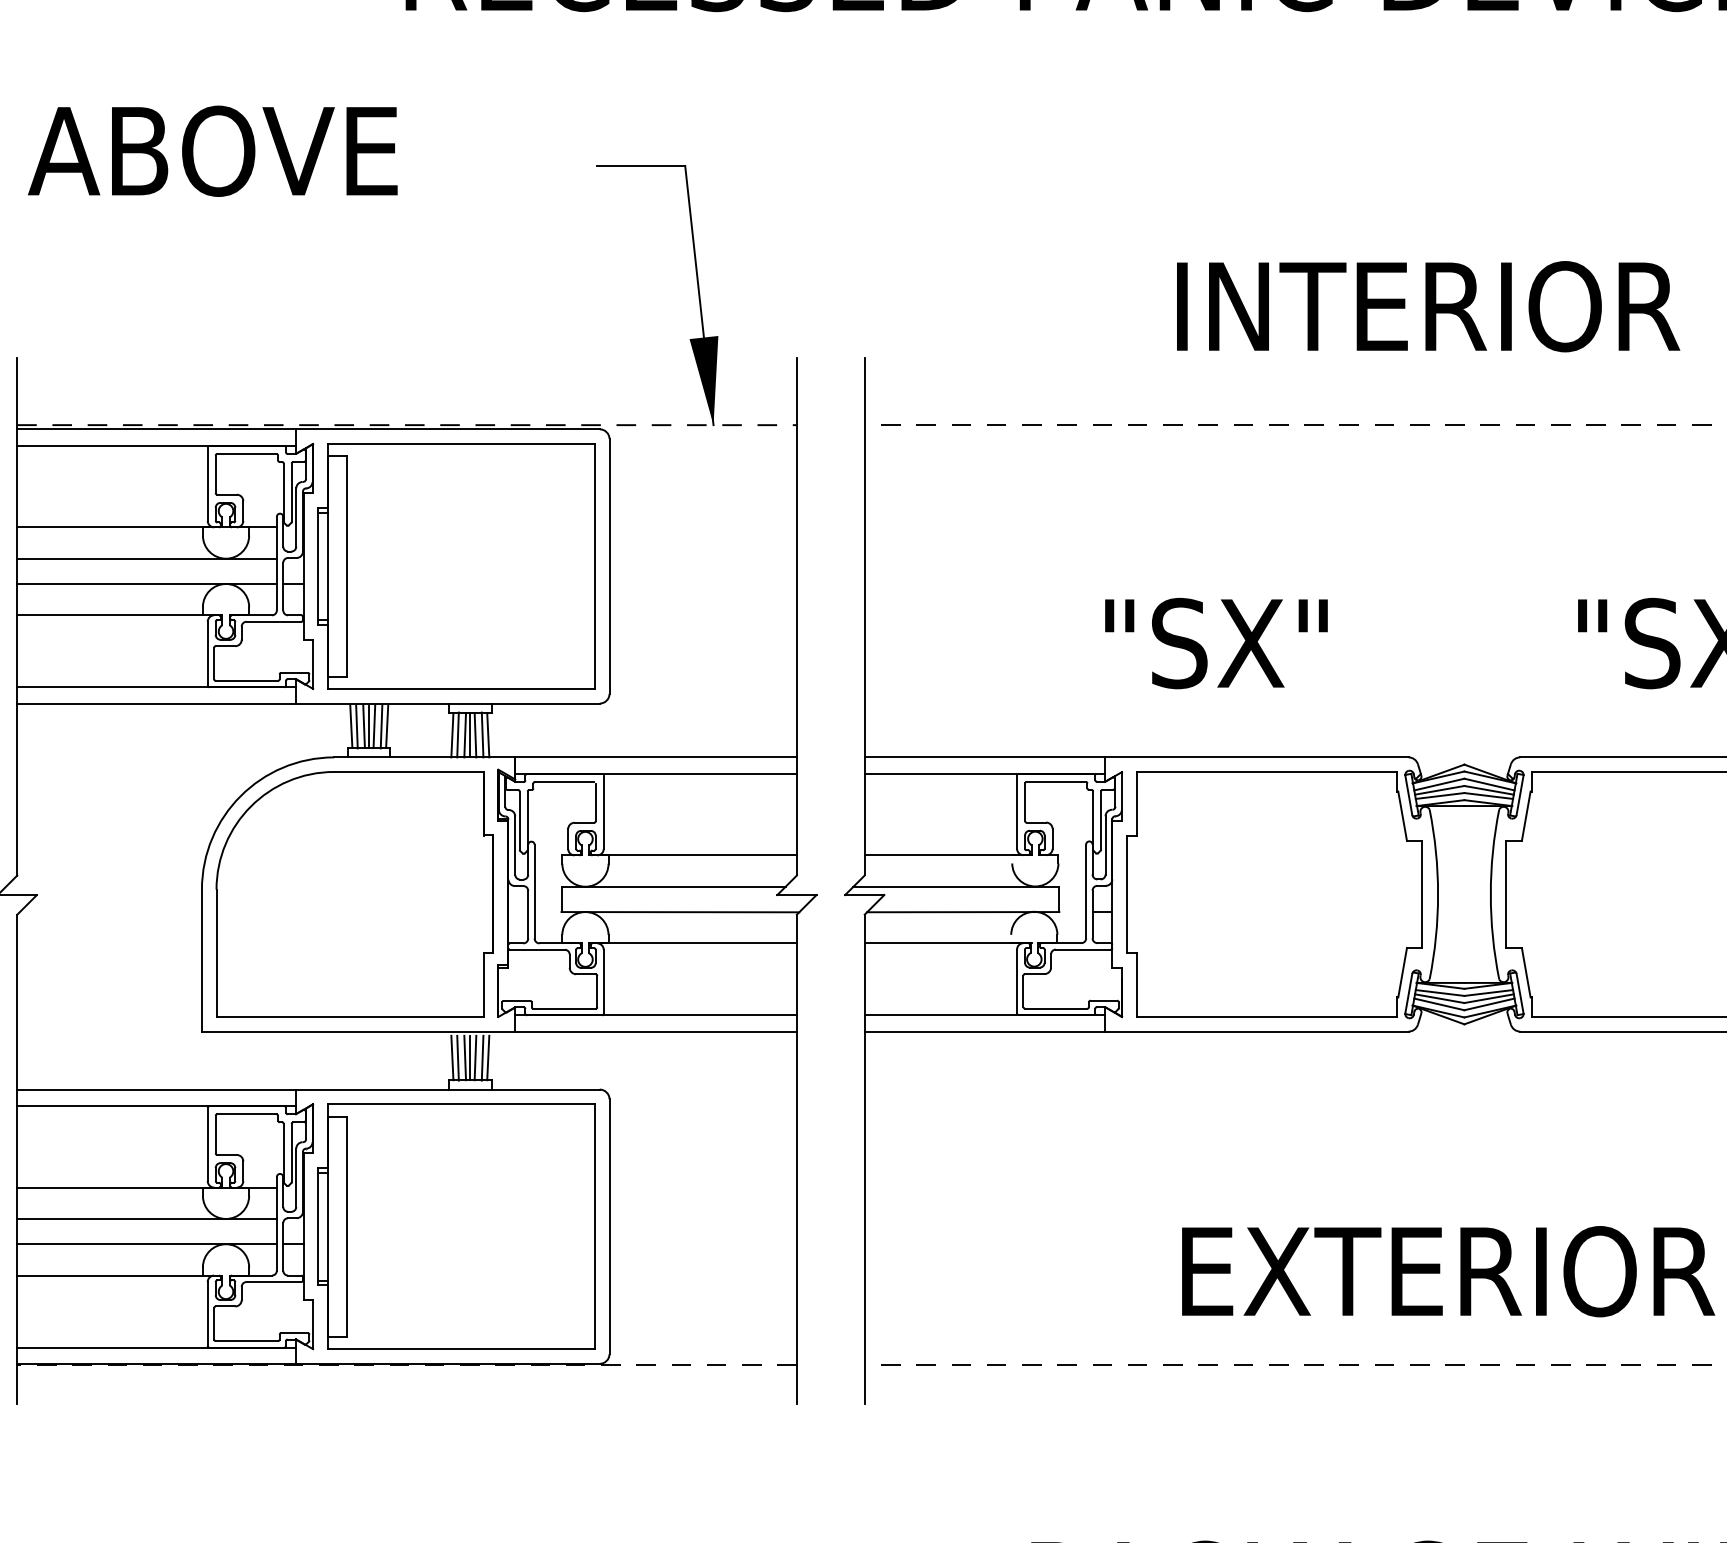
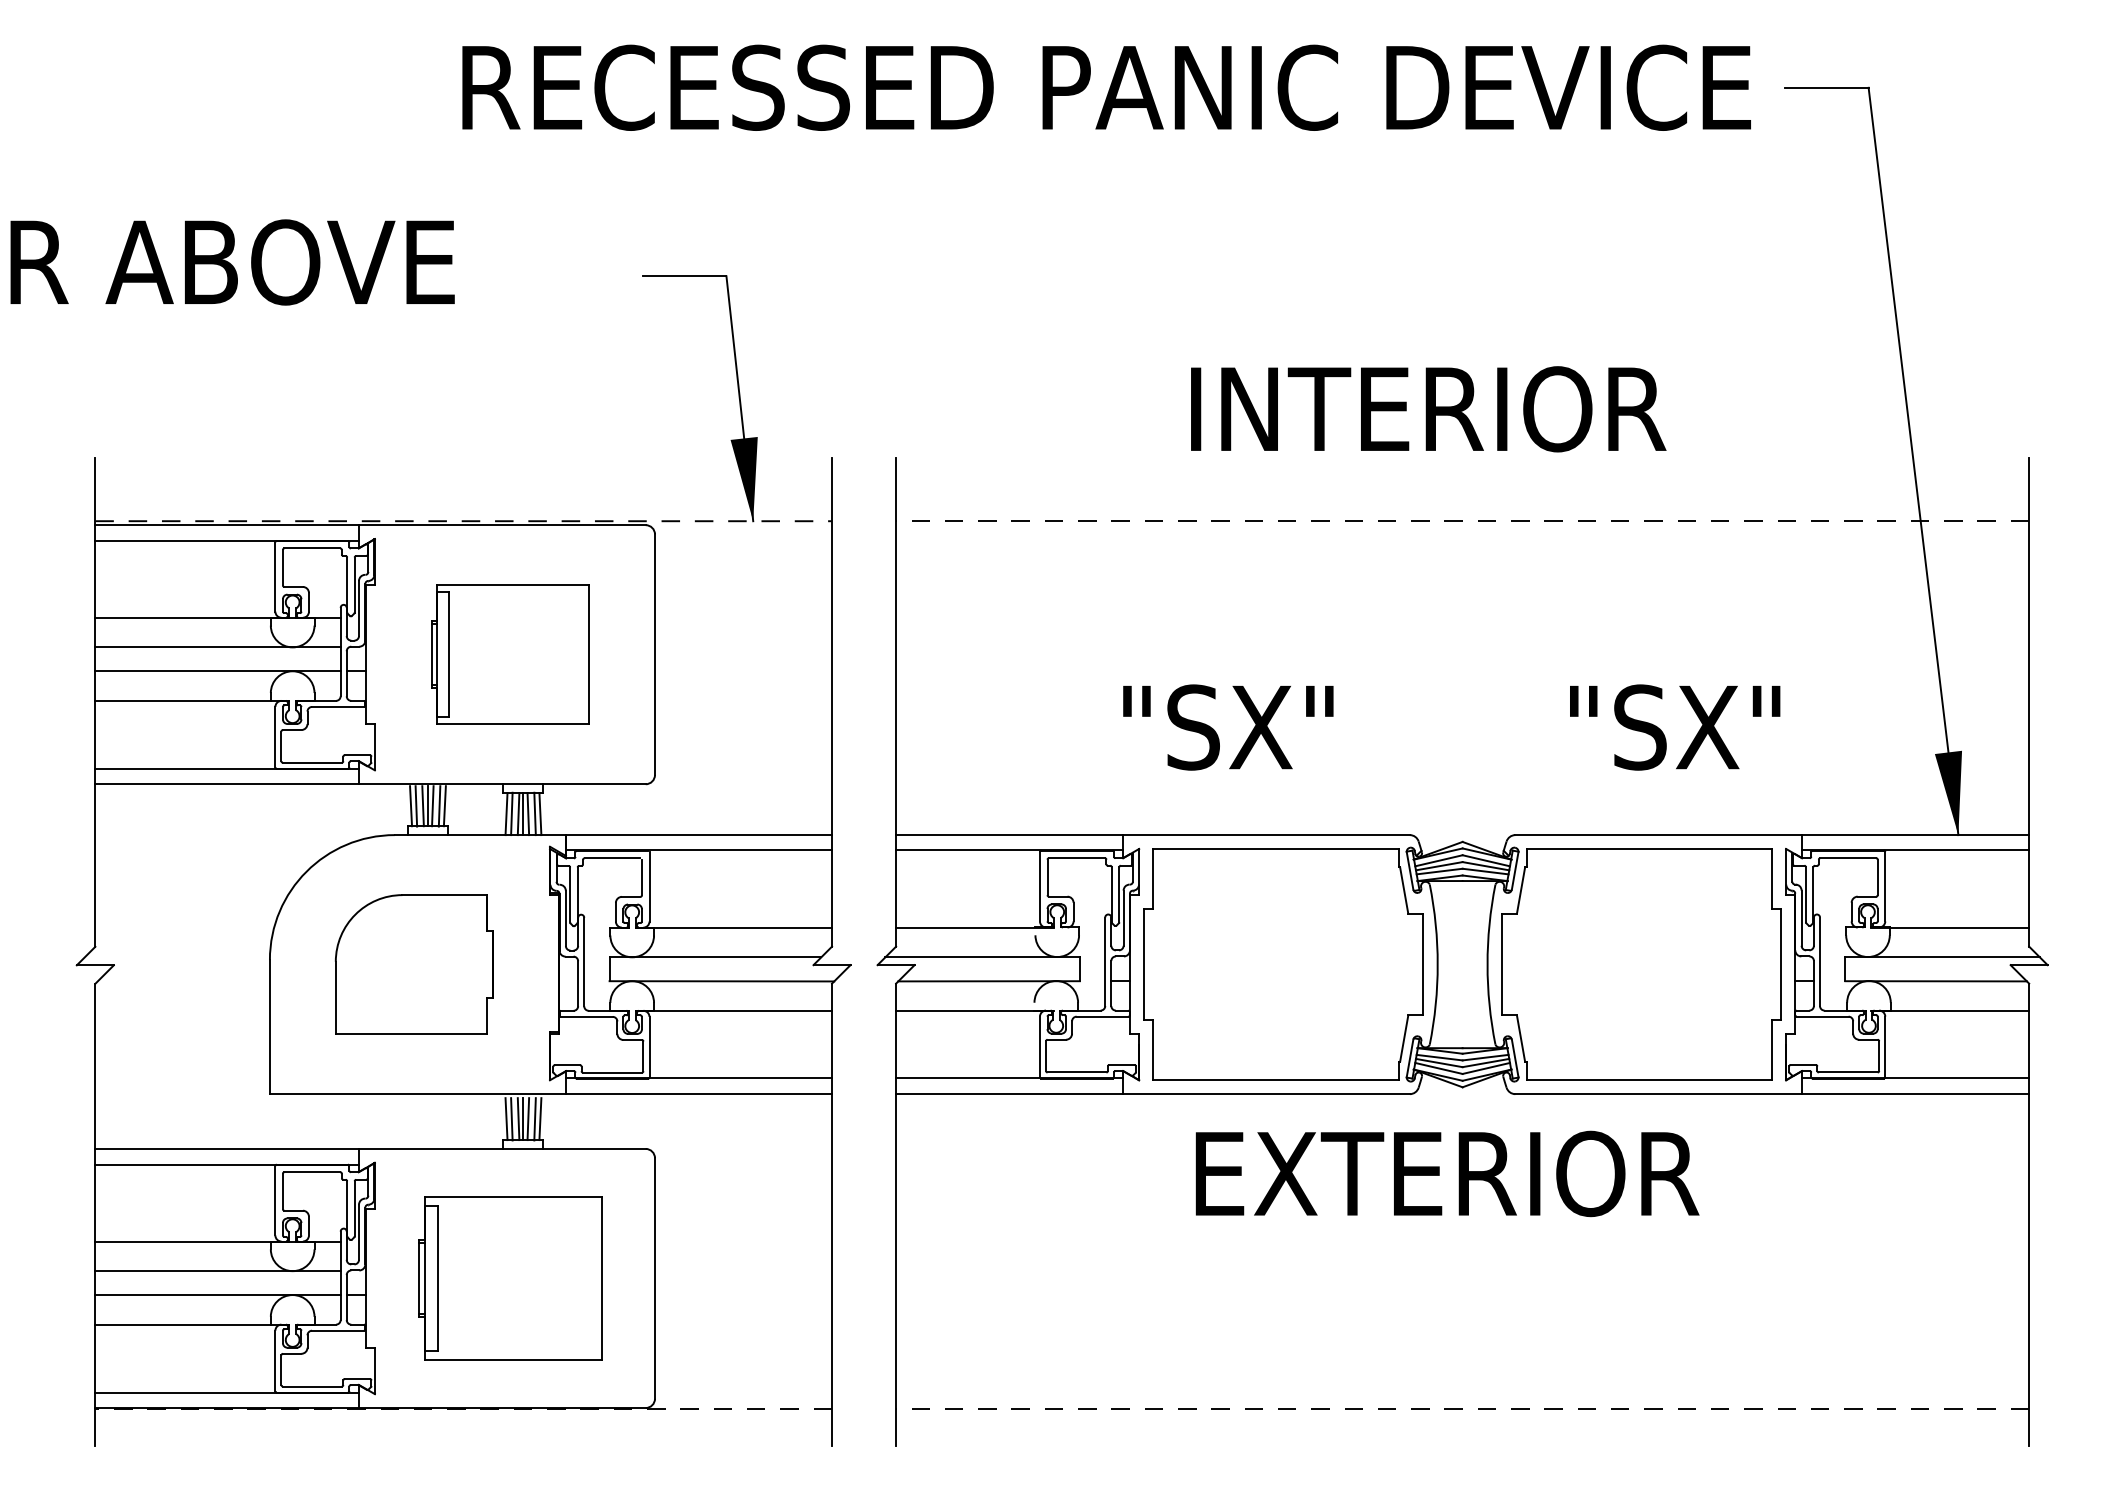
part: (456, 566) -> (510, 654), size x0.6
part: (353, 894) -> (413, 964), size x0.6
part: (456, 1226) -> (510, 1278), size x0.7
text: (1448, 1271) -> (1447, 1173), moved

